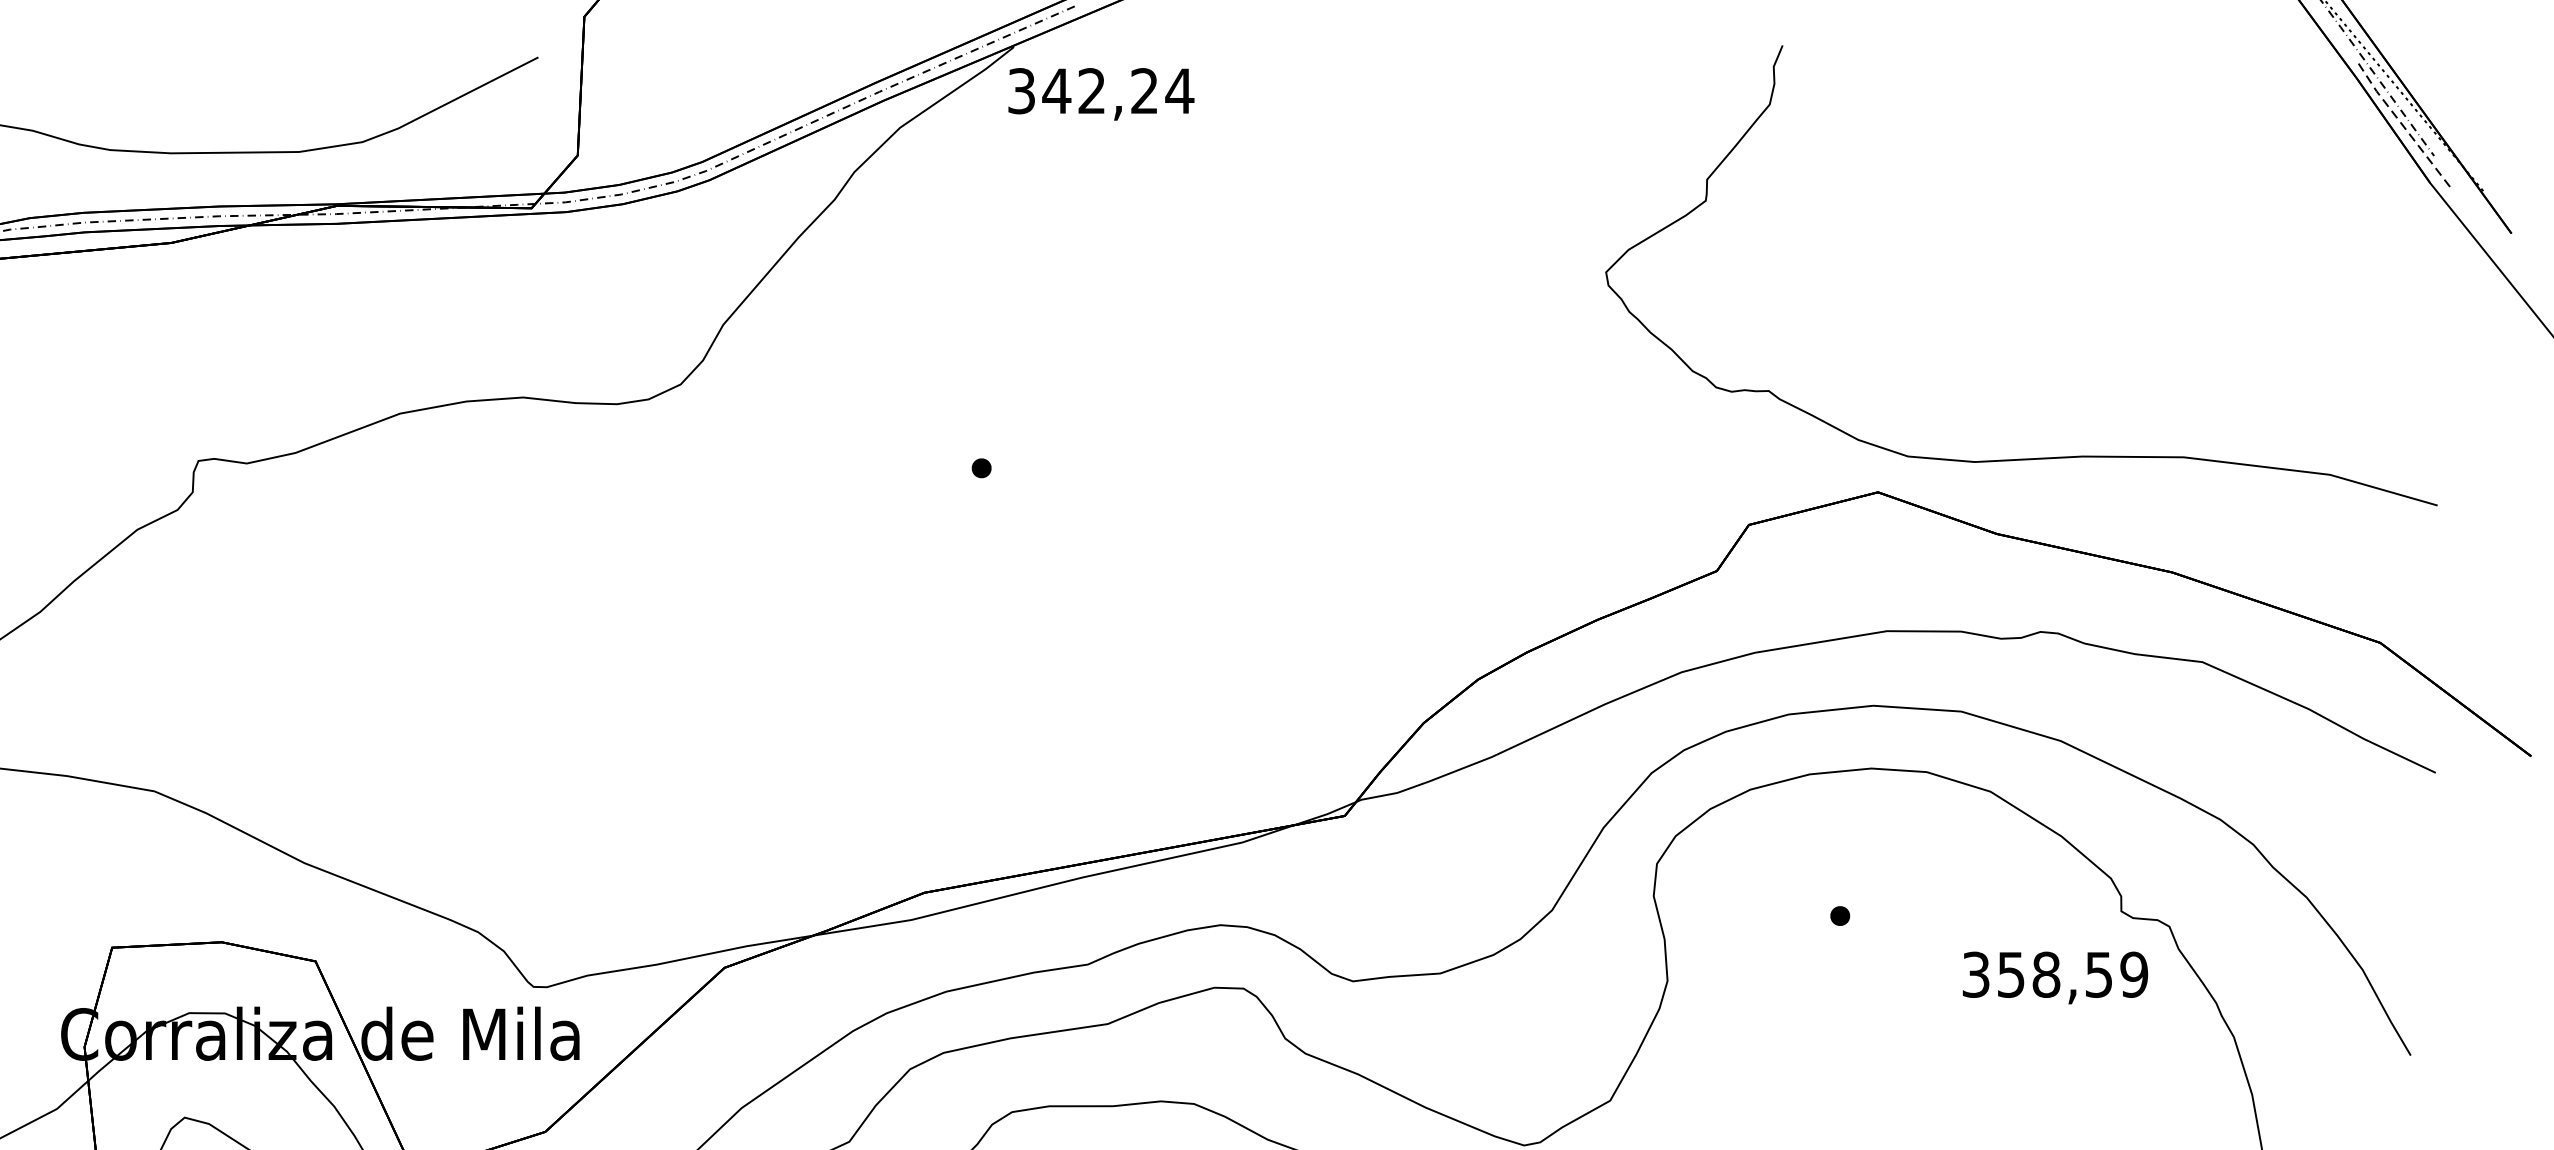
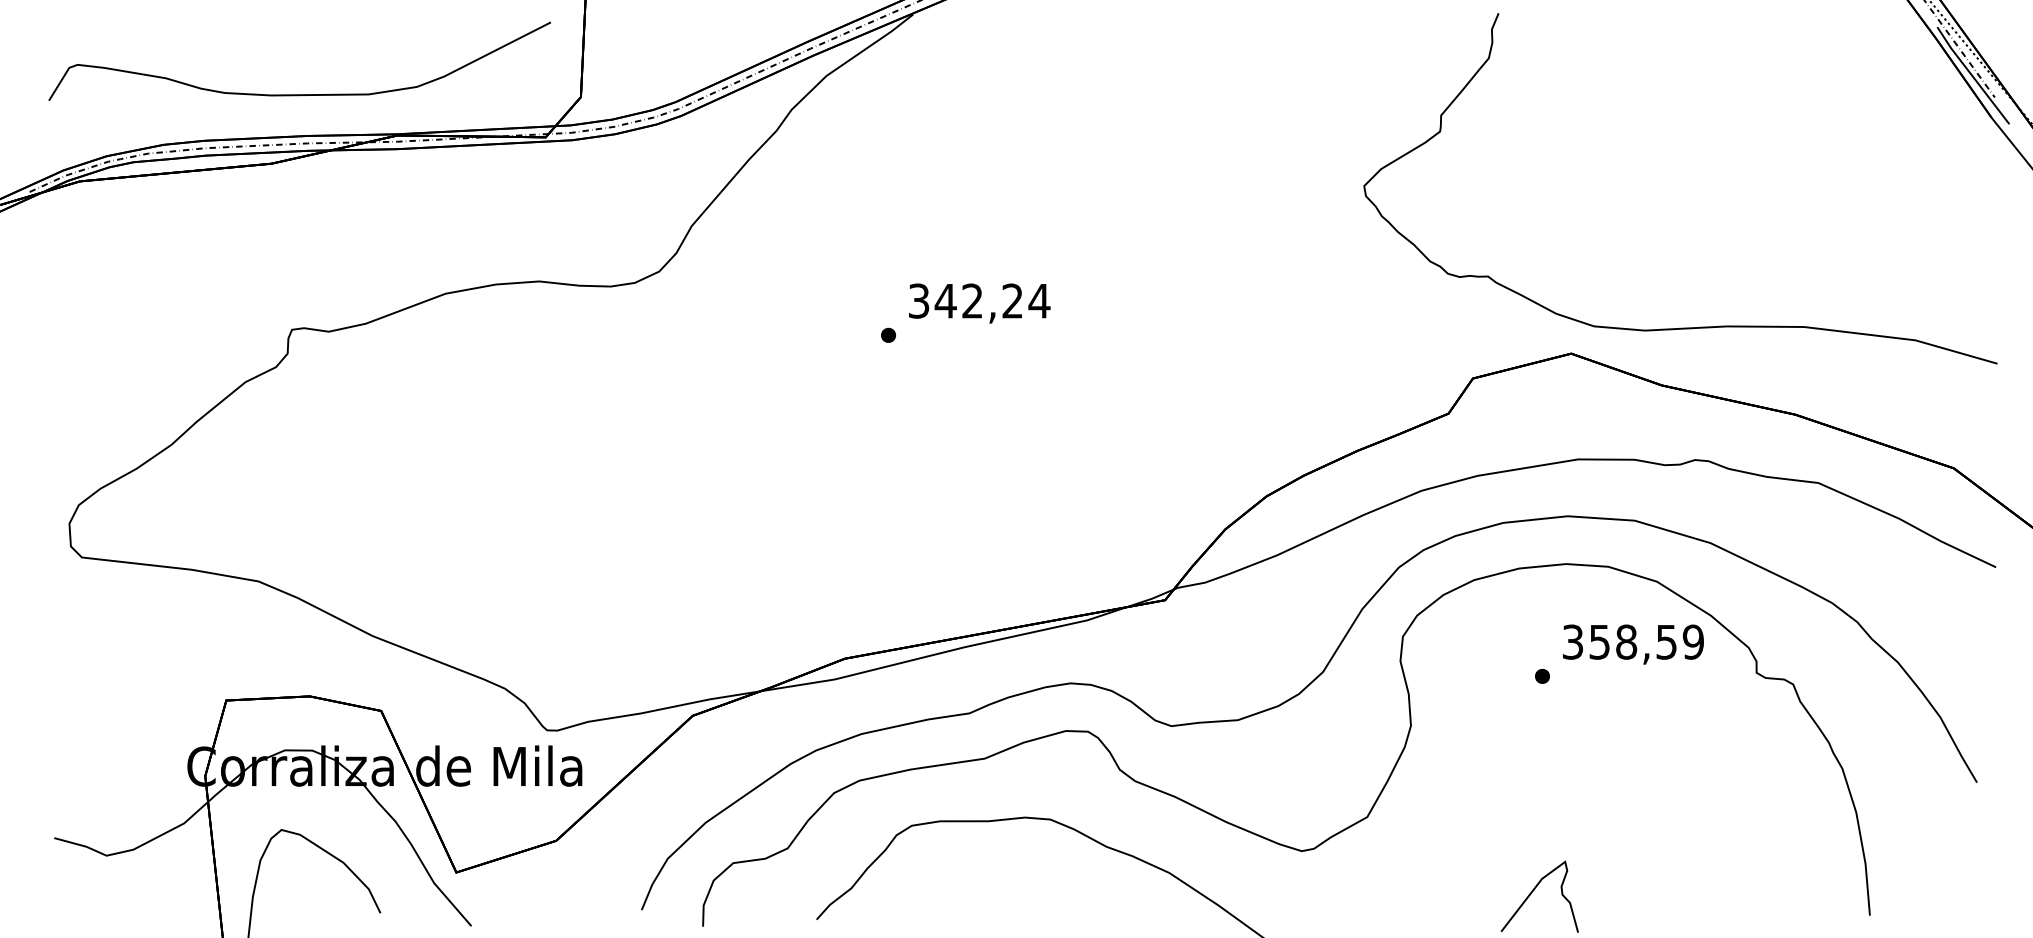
text: (1101, 94) -> (979, 303), moved
line: (2404, 127) -> (1972, 75), dashed -> solid
text: (2055, 977) -> (1633, 644), moved

